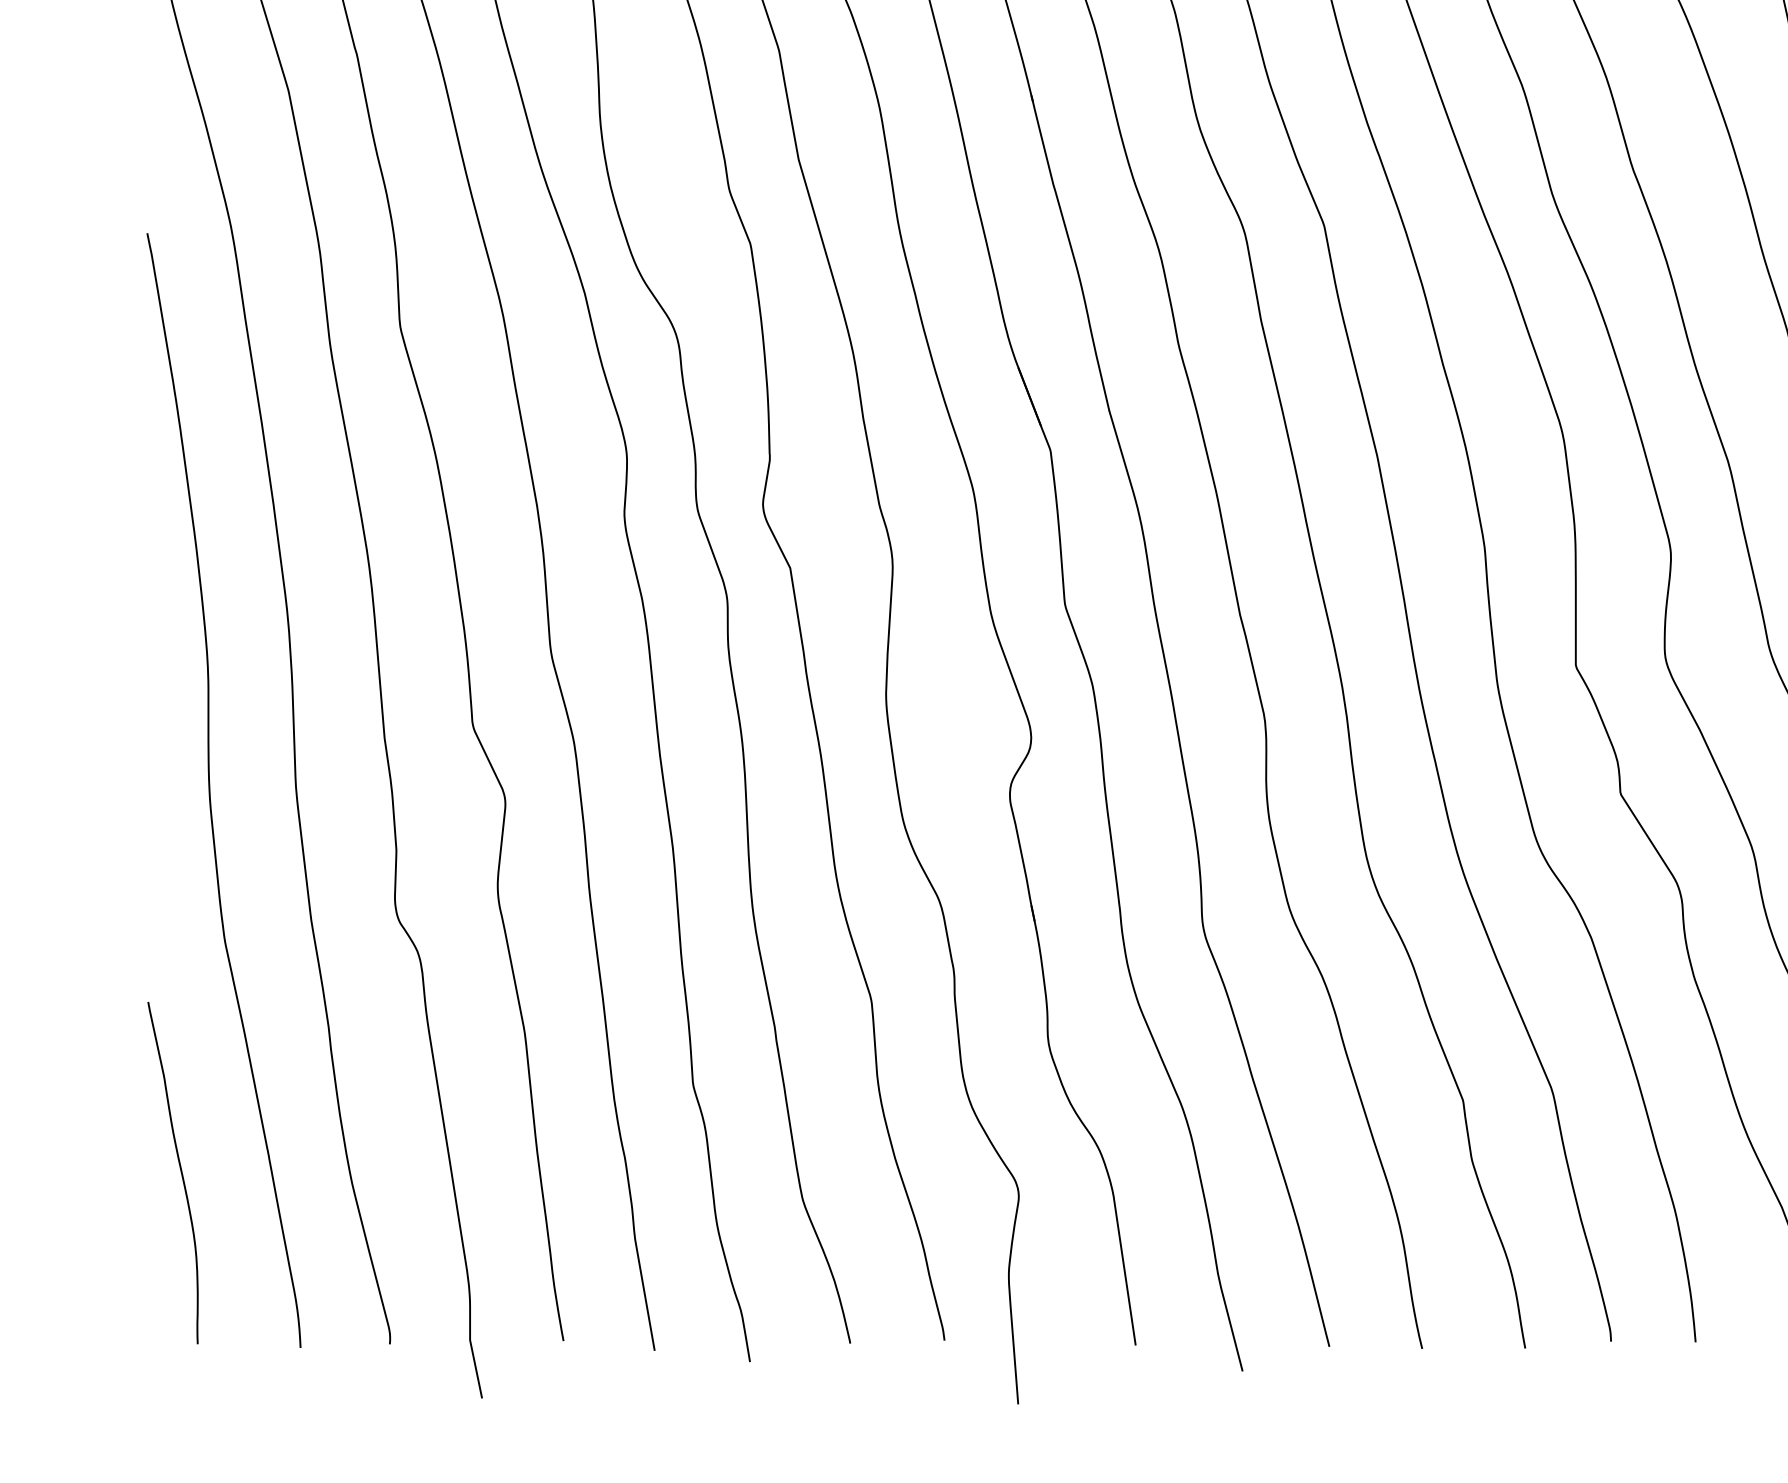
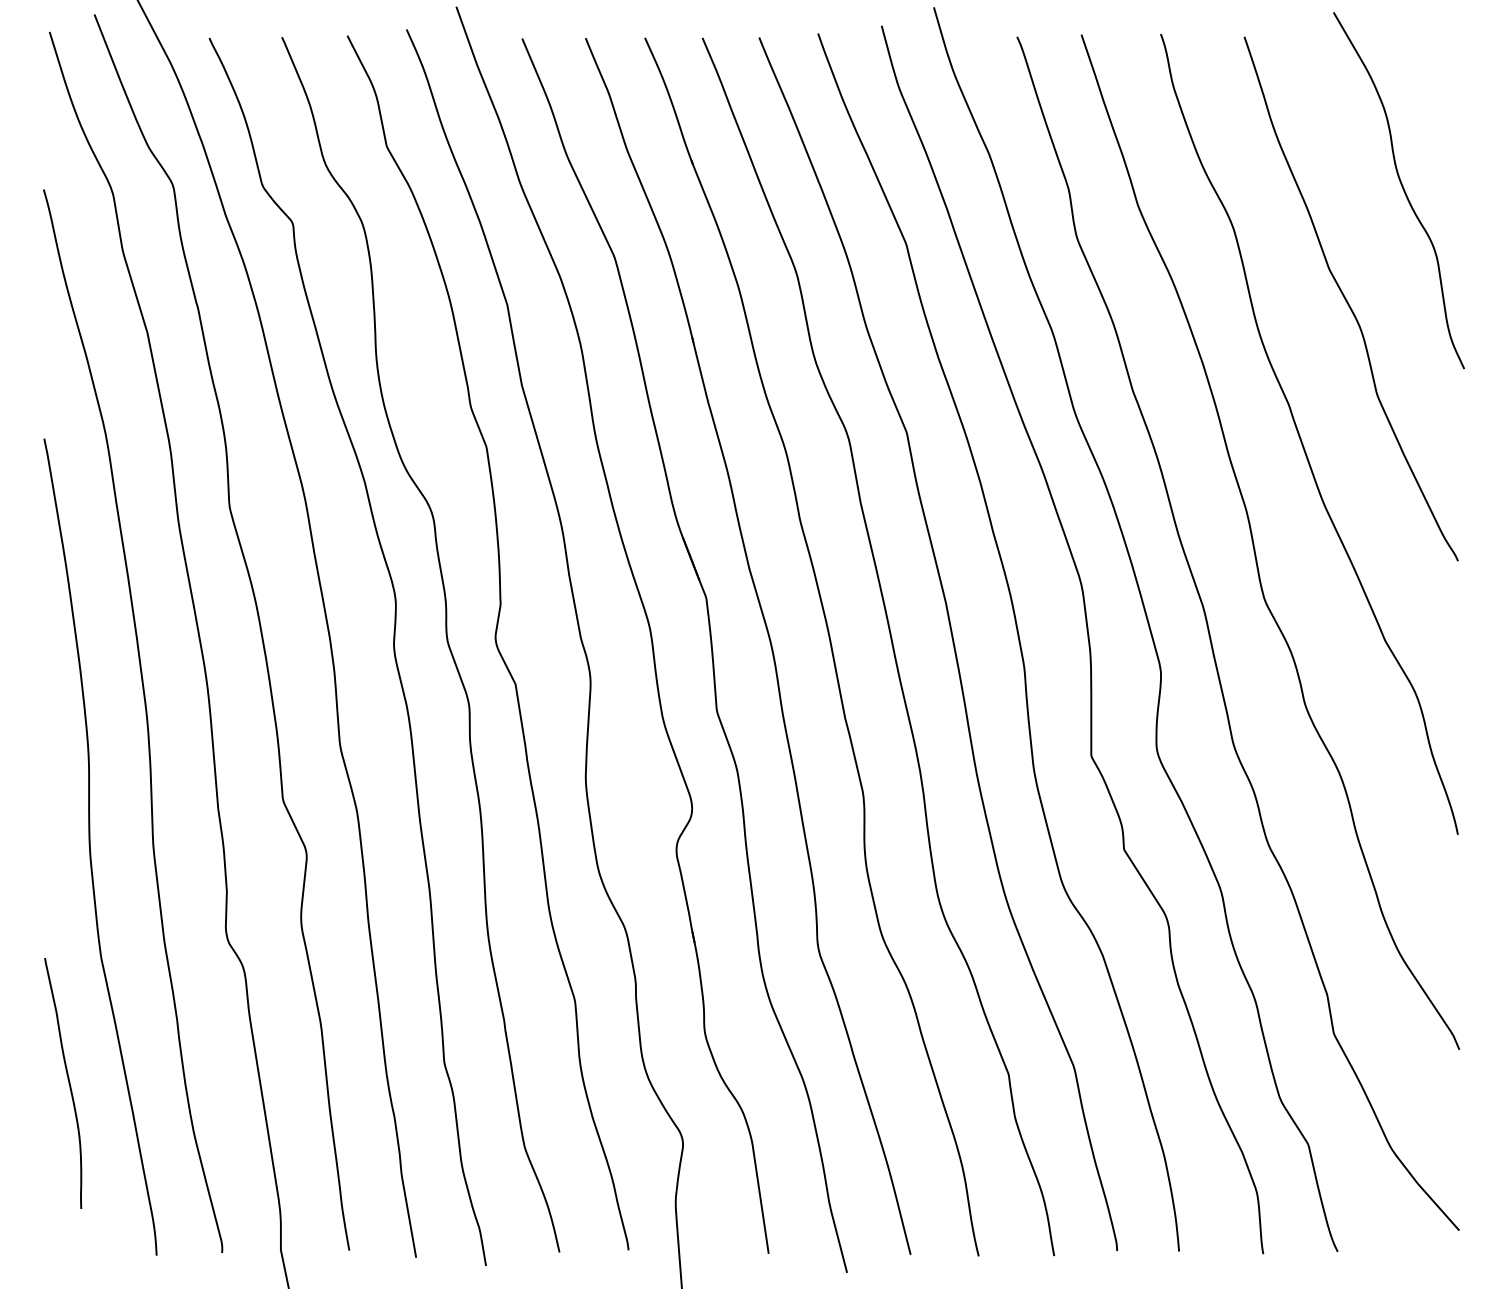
curve: (180, 1173) -> (68, 1083), moved

